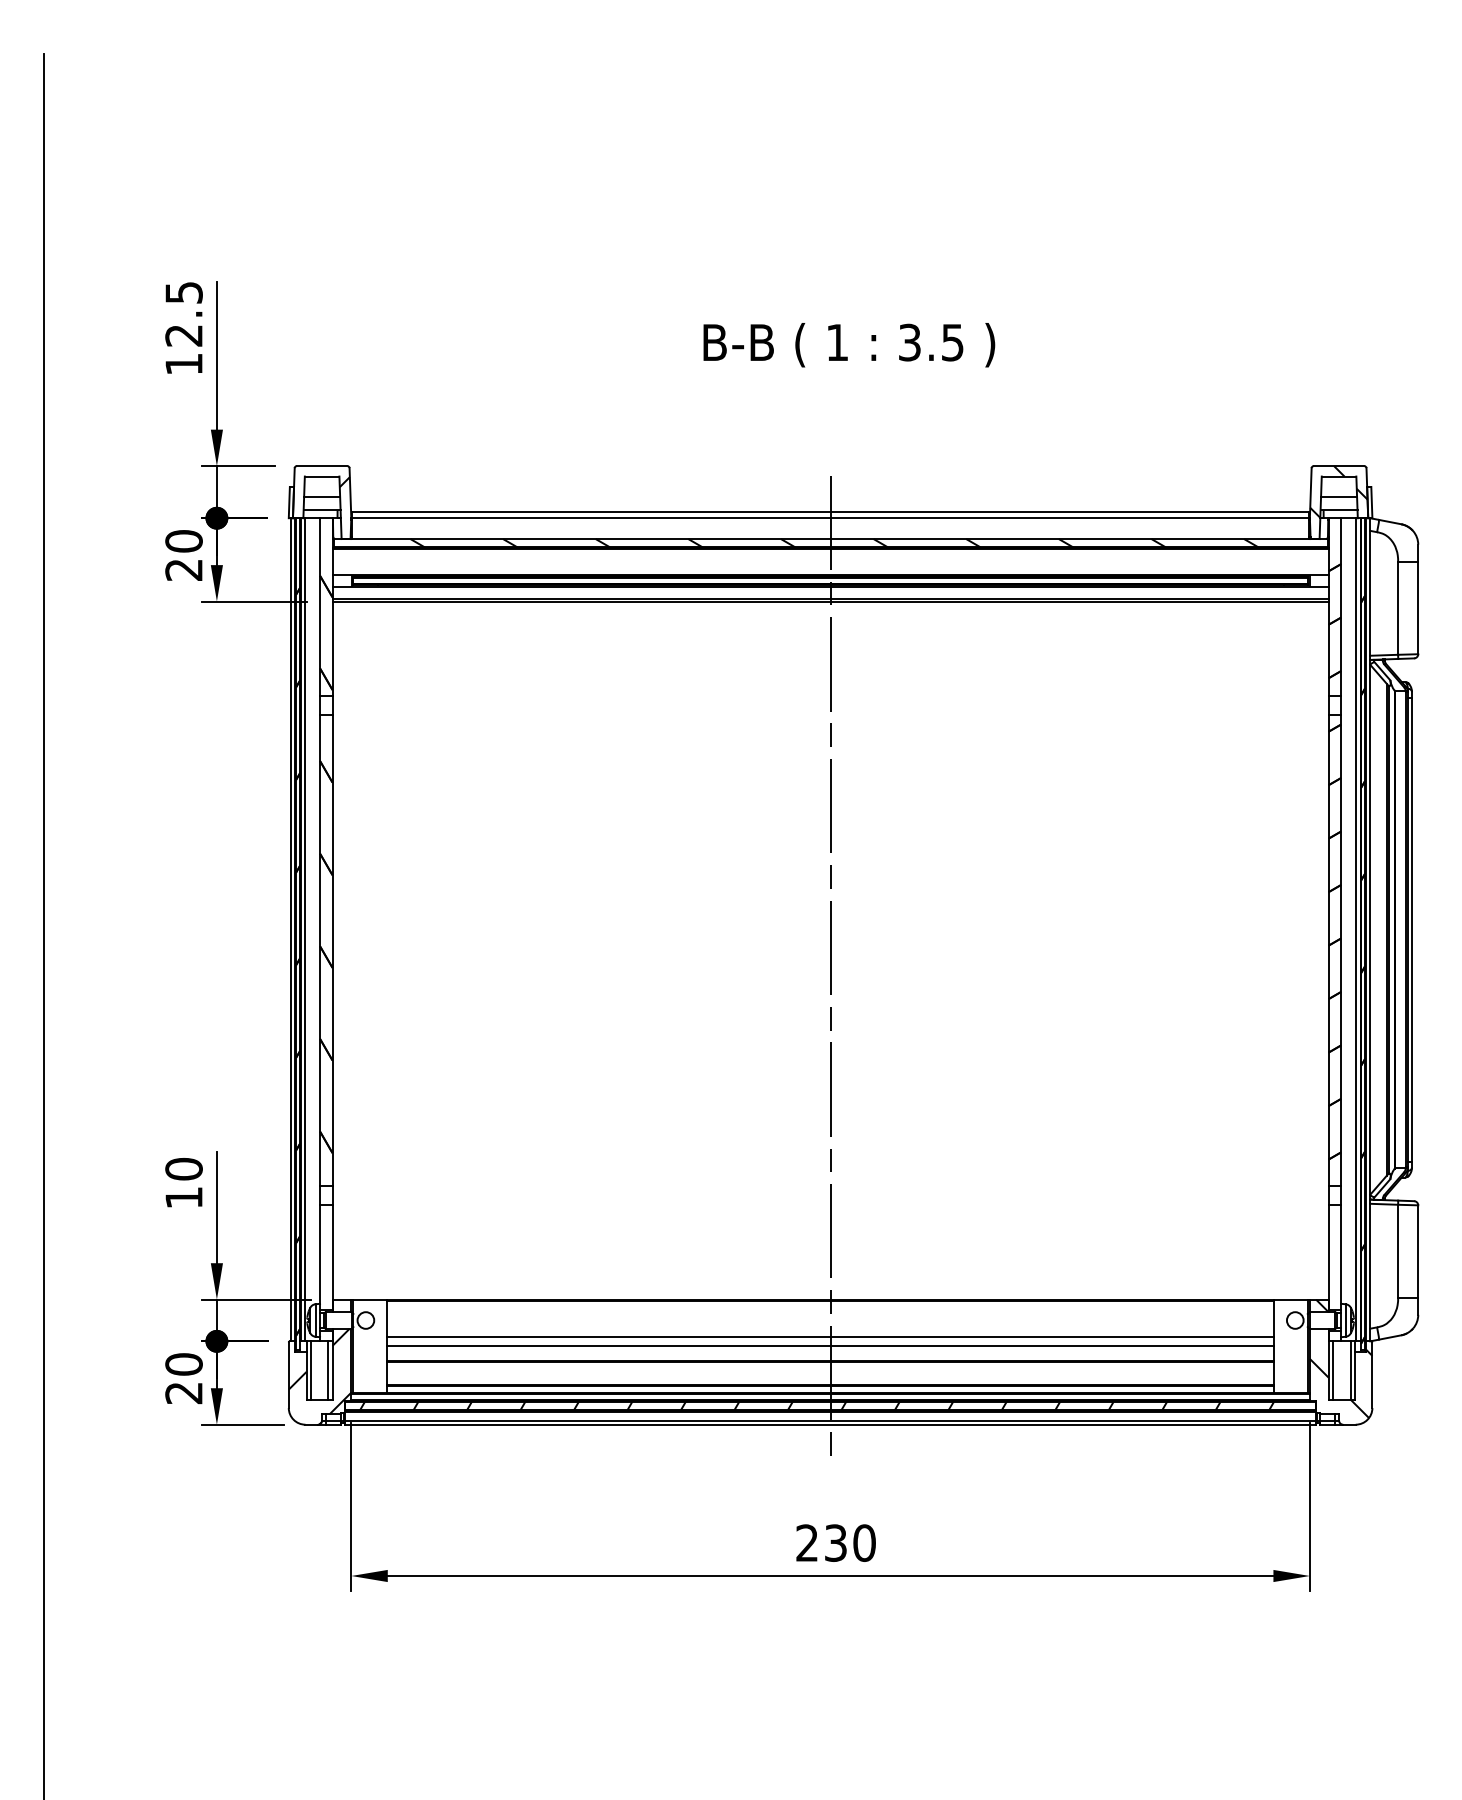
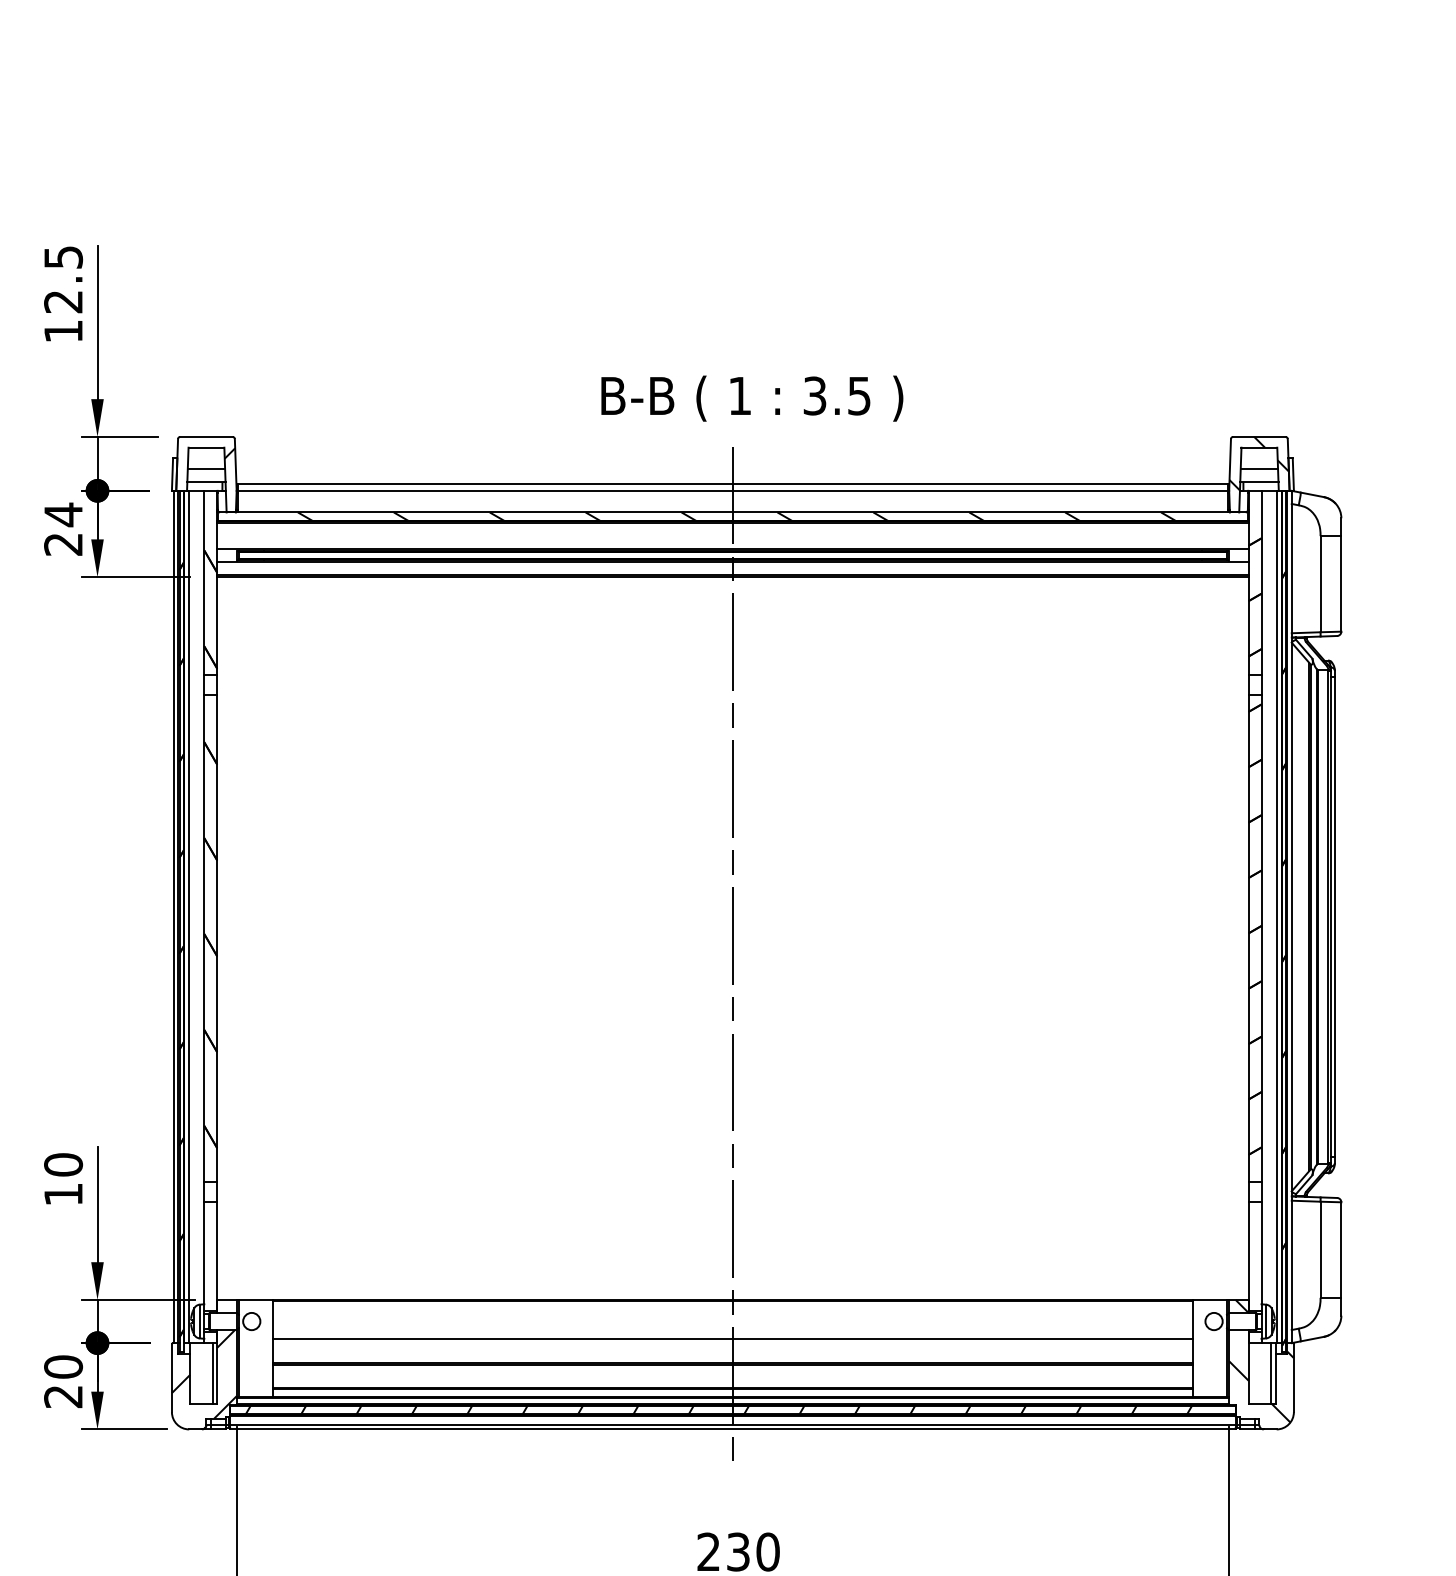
text: (849, 345) -> (752, 398), moved
text: (183, 541) -> (62, 514), 20 -> 24
line: (830, 1345) -> (732, 1347), removed
line: (310, 1370) -> (194, 1373), removed
line: (1332, 1370) -> (1252, 1373), removed

